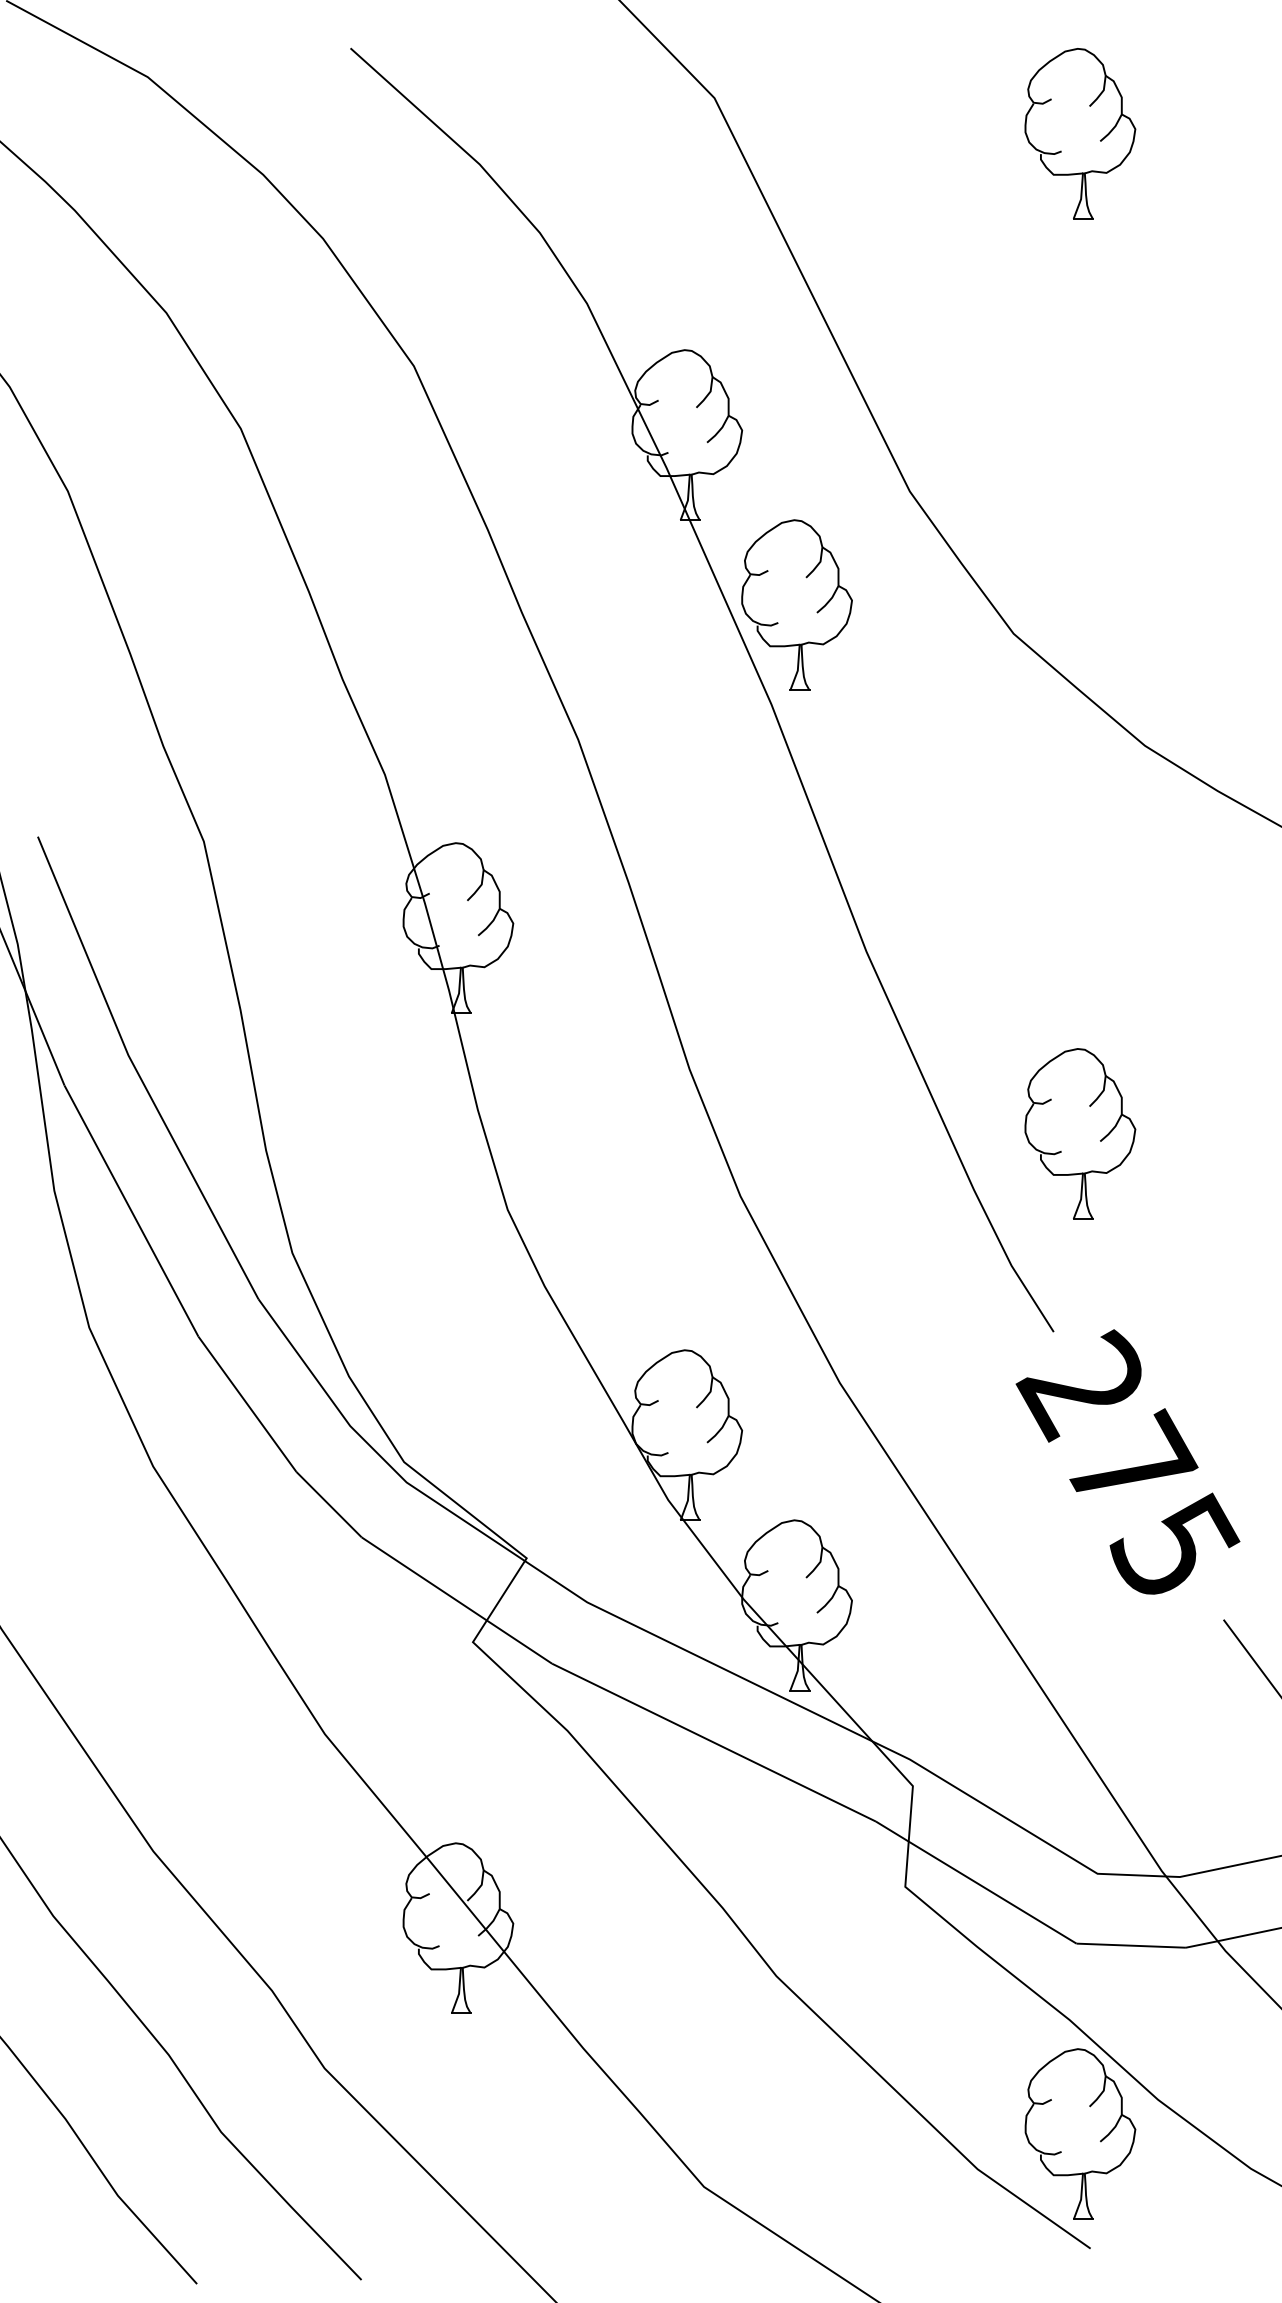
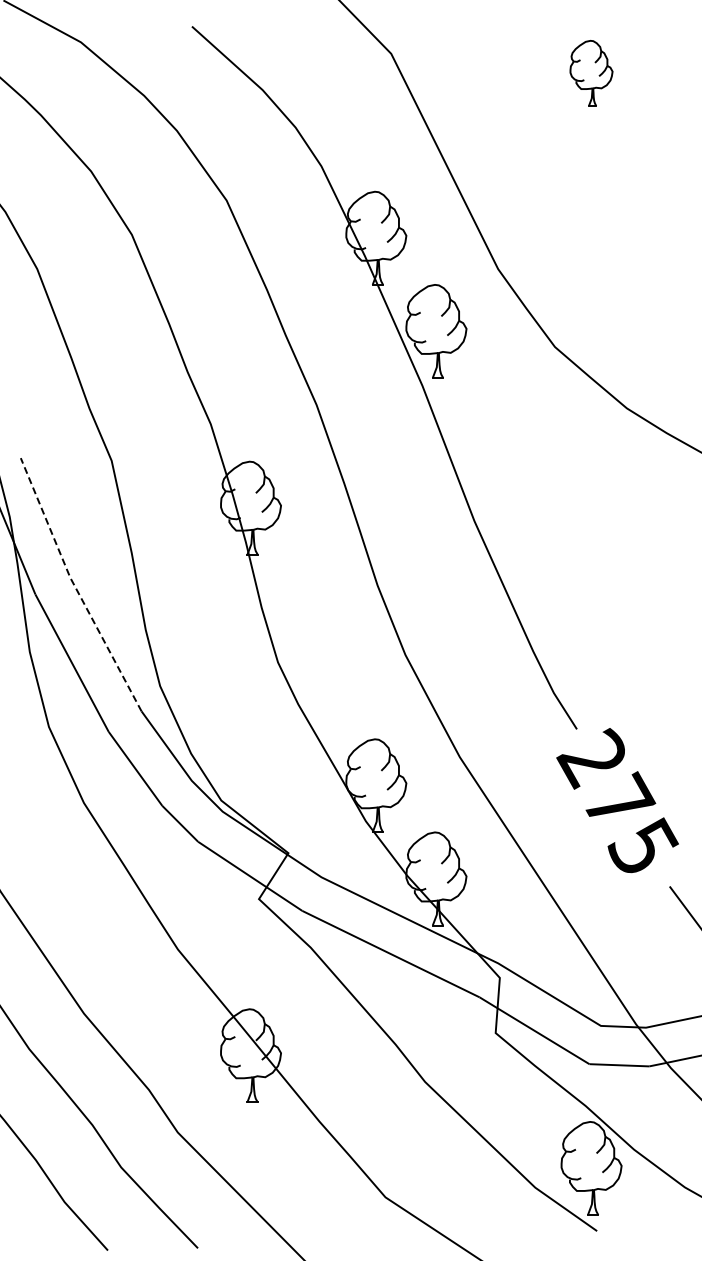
part: (1080, 134) -> (591, 73), size x0.7
line: (137, 1071) -> (75, 586), solid -> dashed
part: (1080, 1133) -> (591, 620), removed

